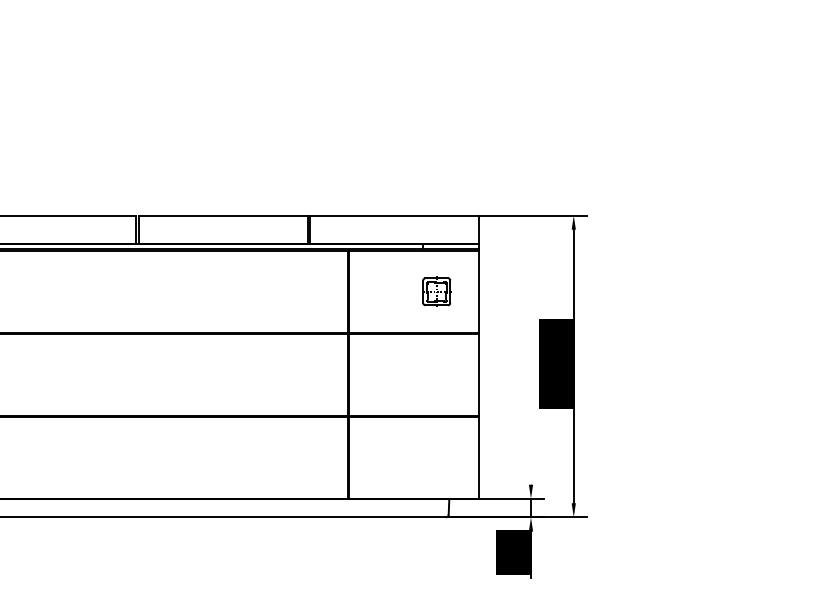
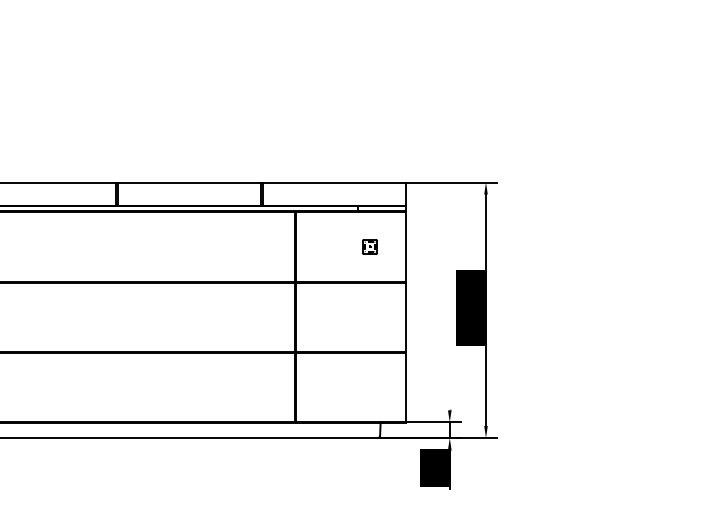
part: (436, 291) -> (369, 246), size x0.62

